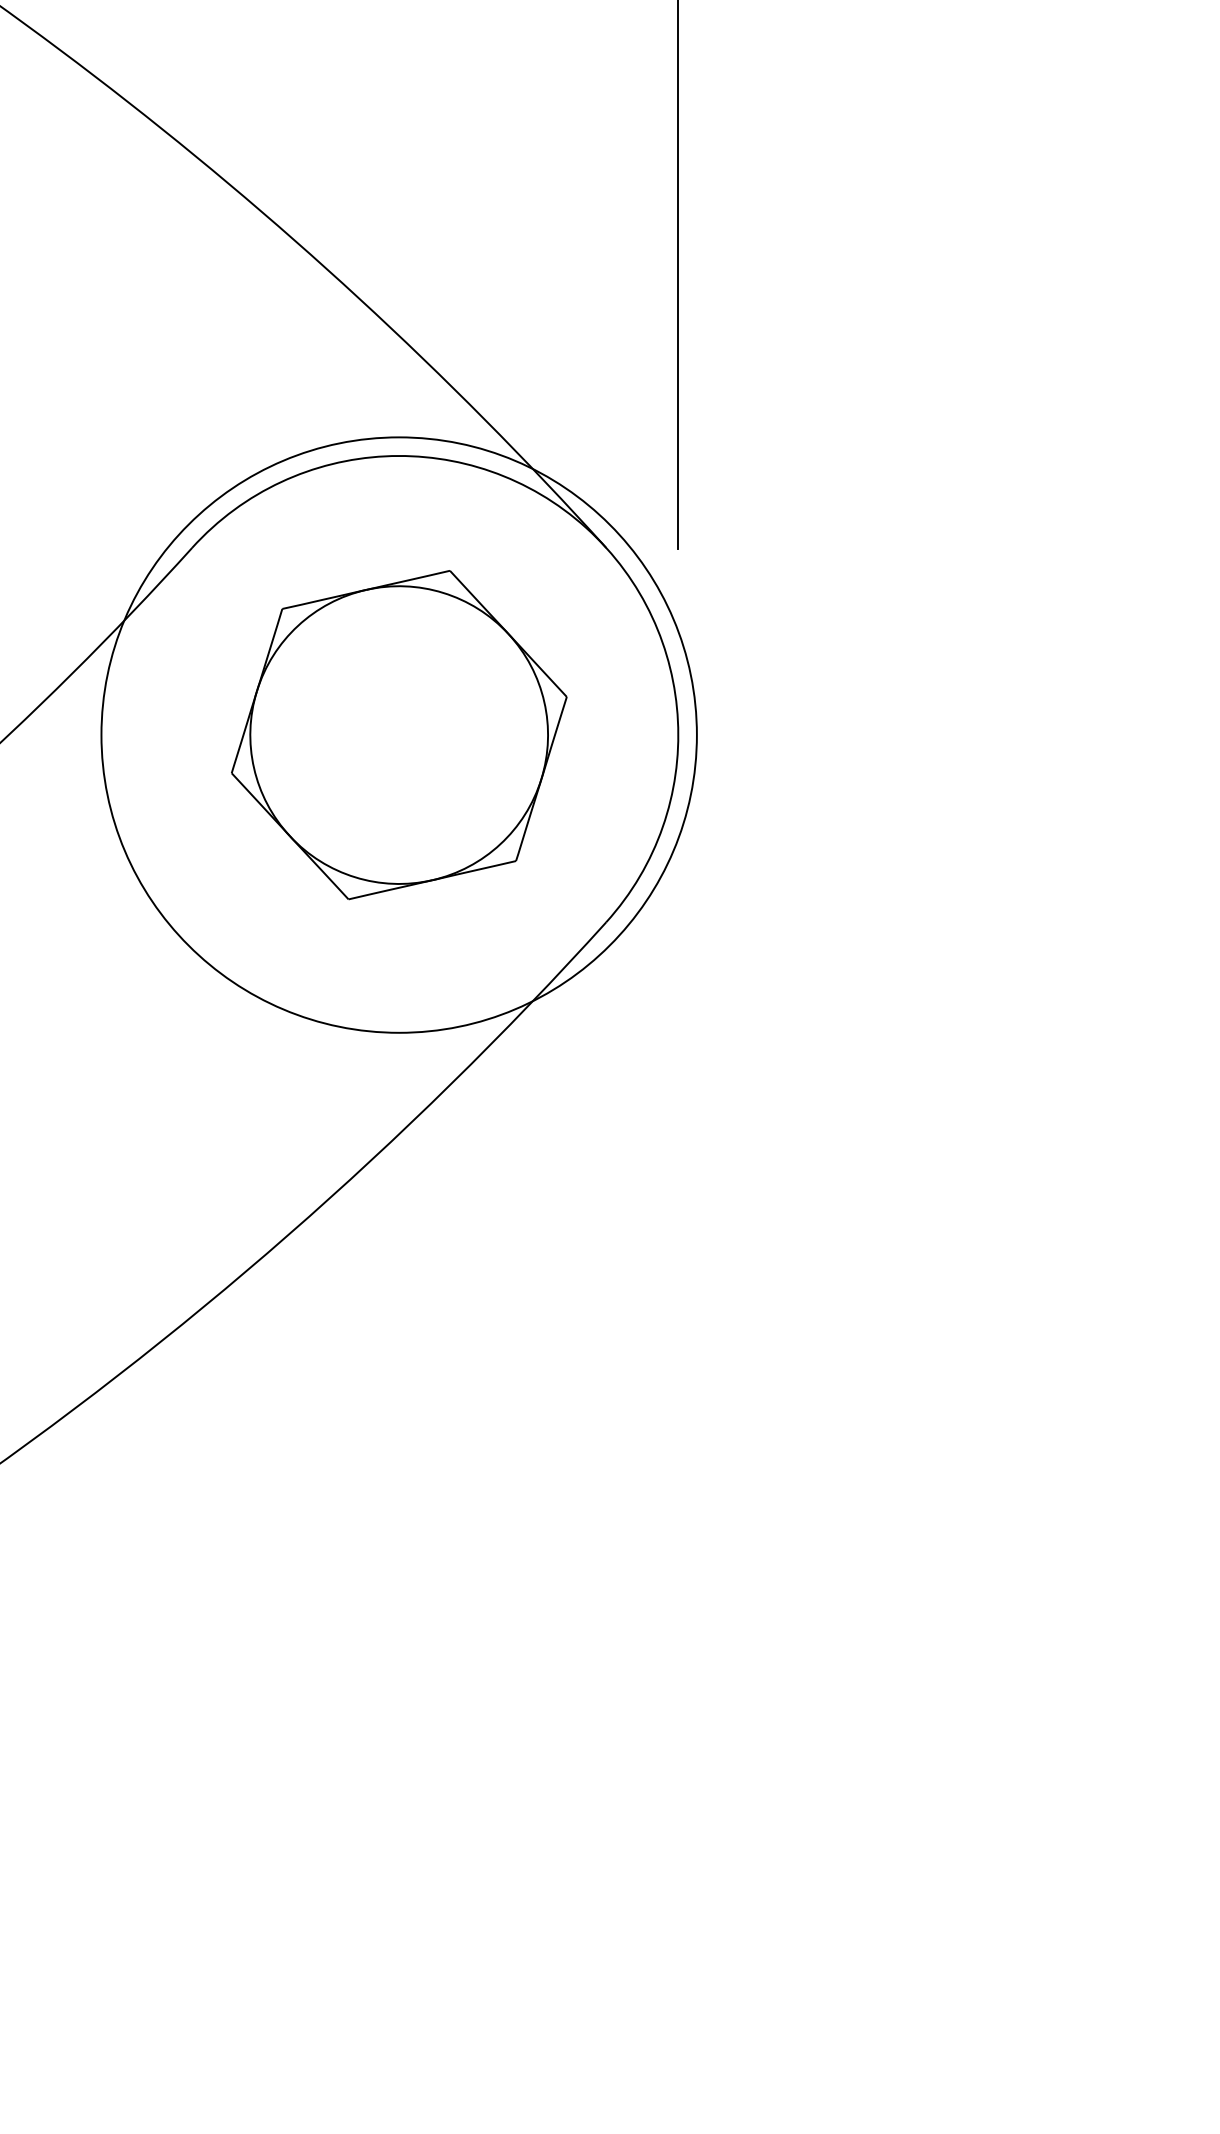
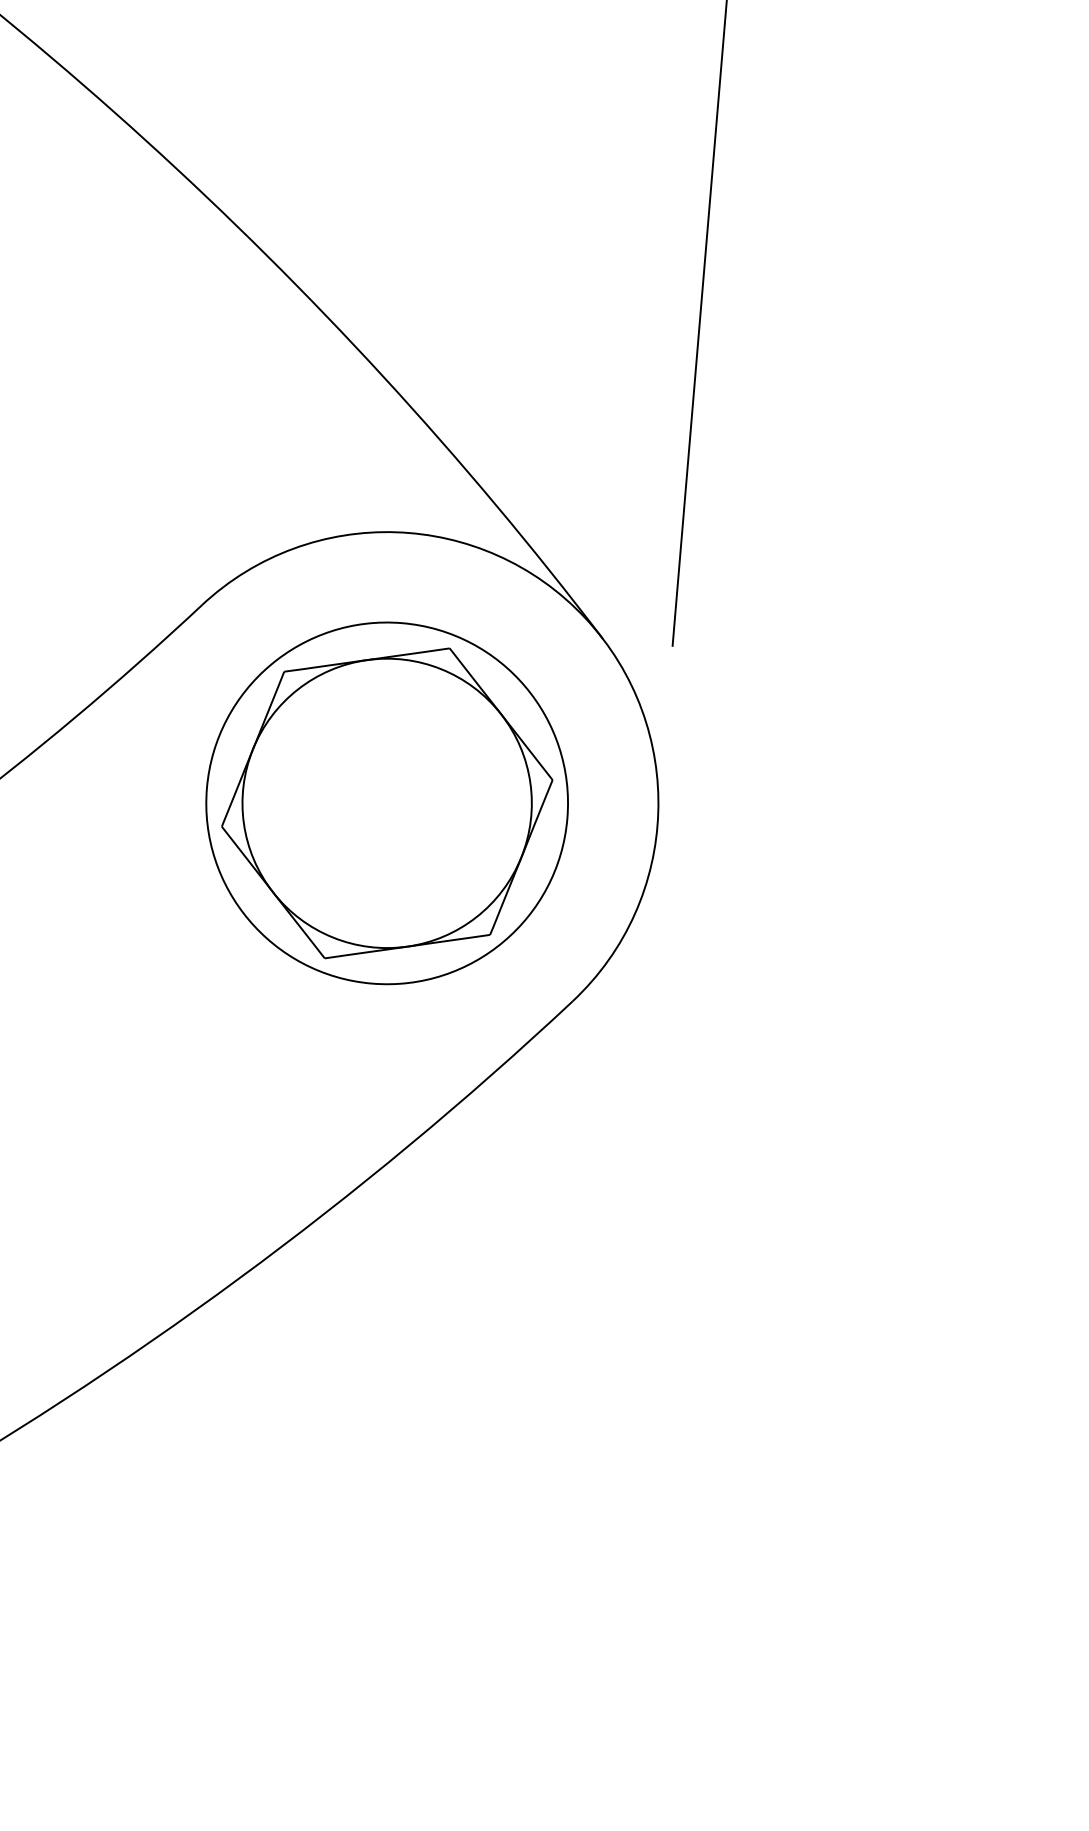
circle: (399, 735) -> (387, 803), size x0.62

